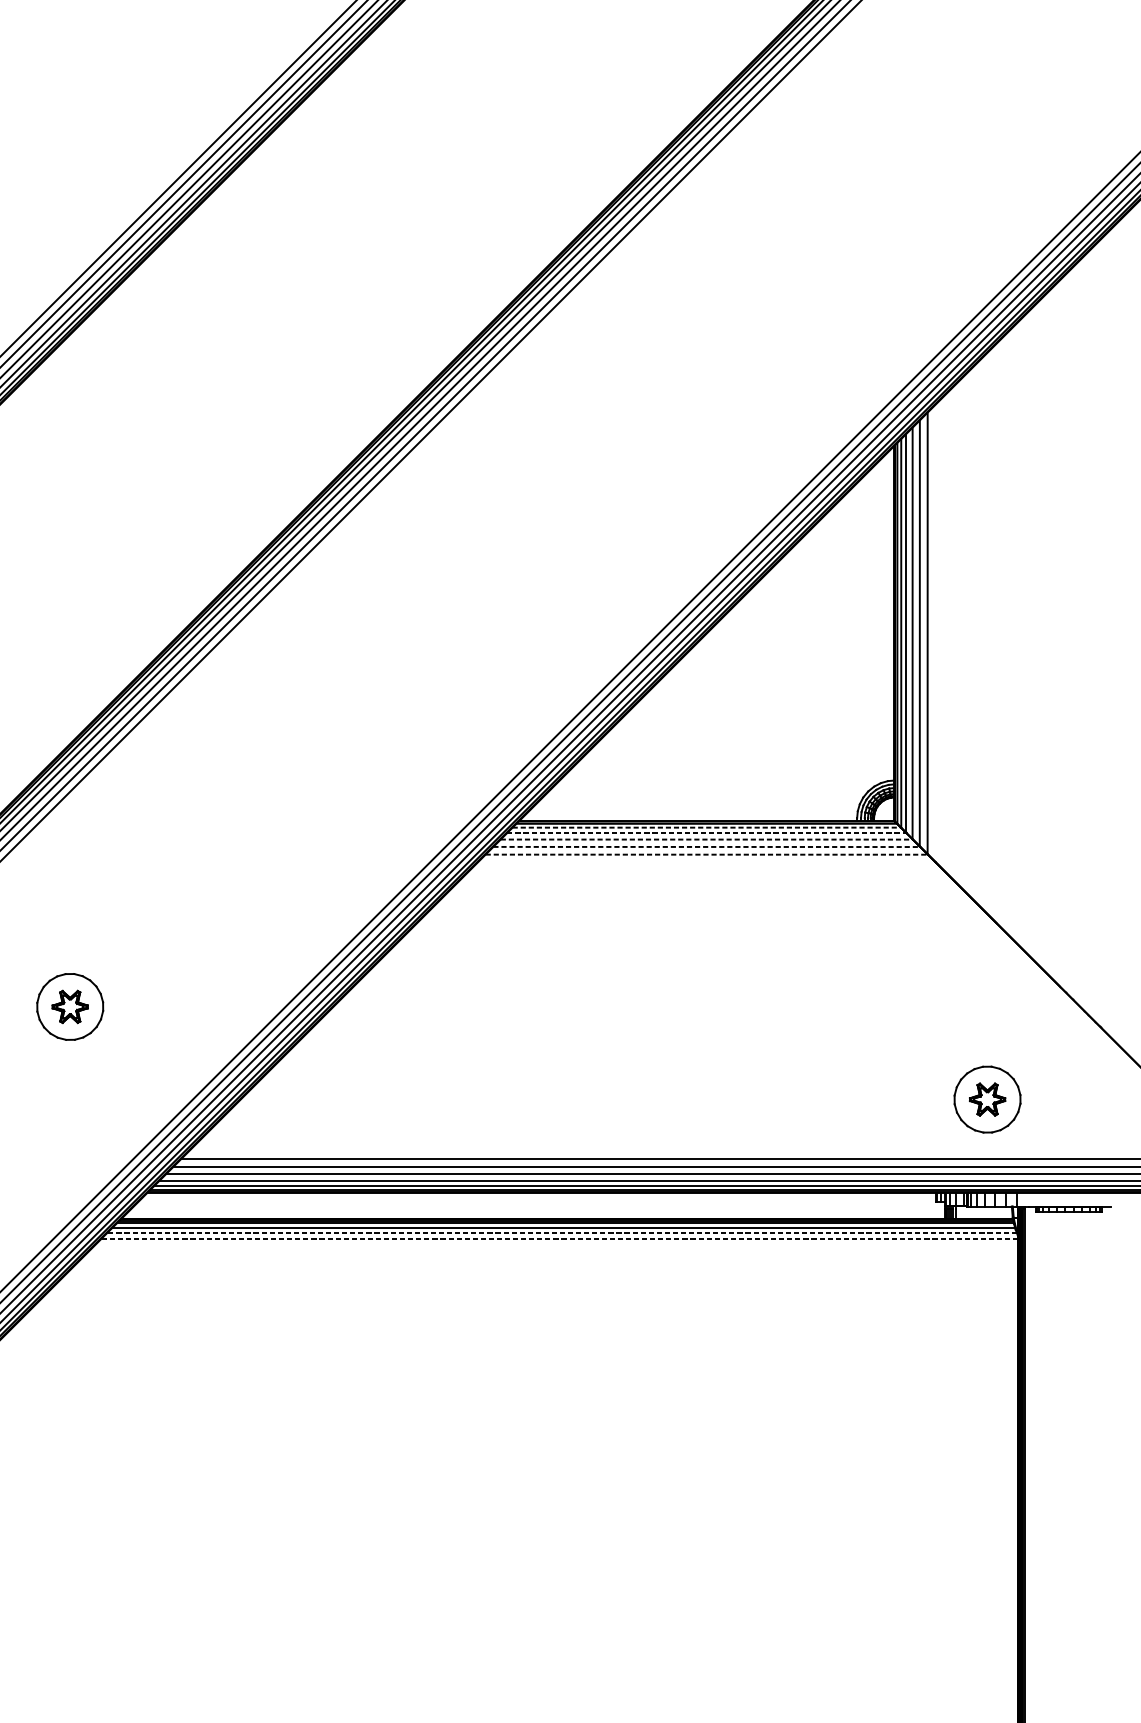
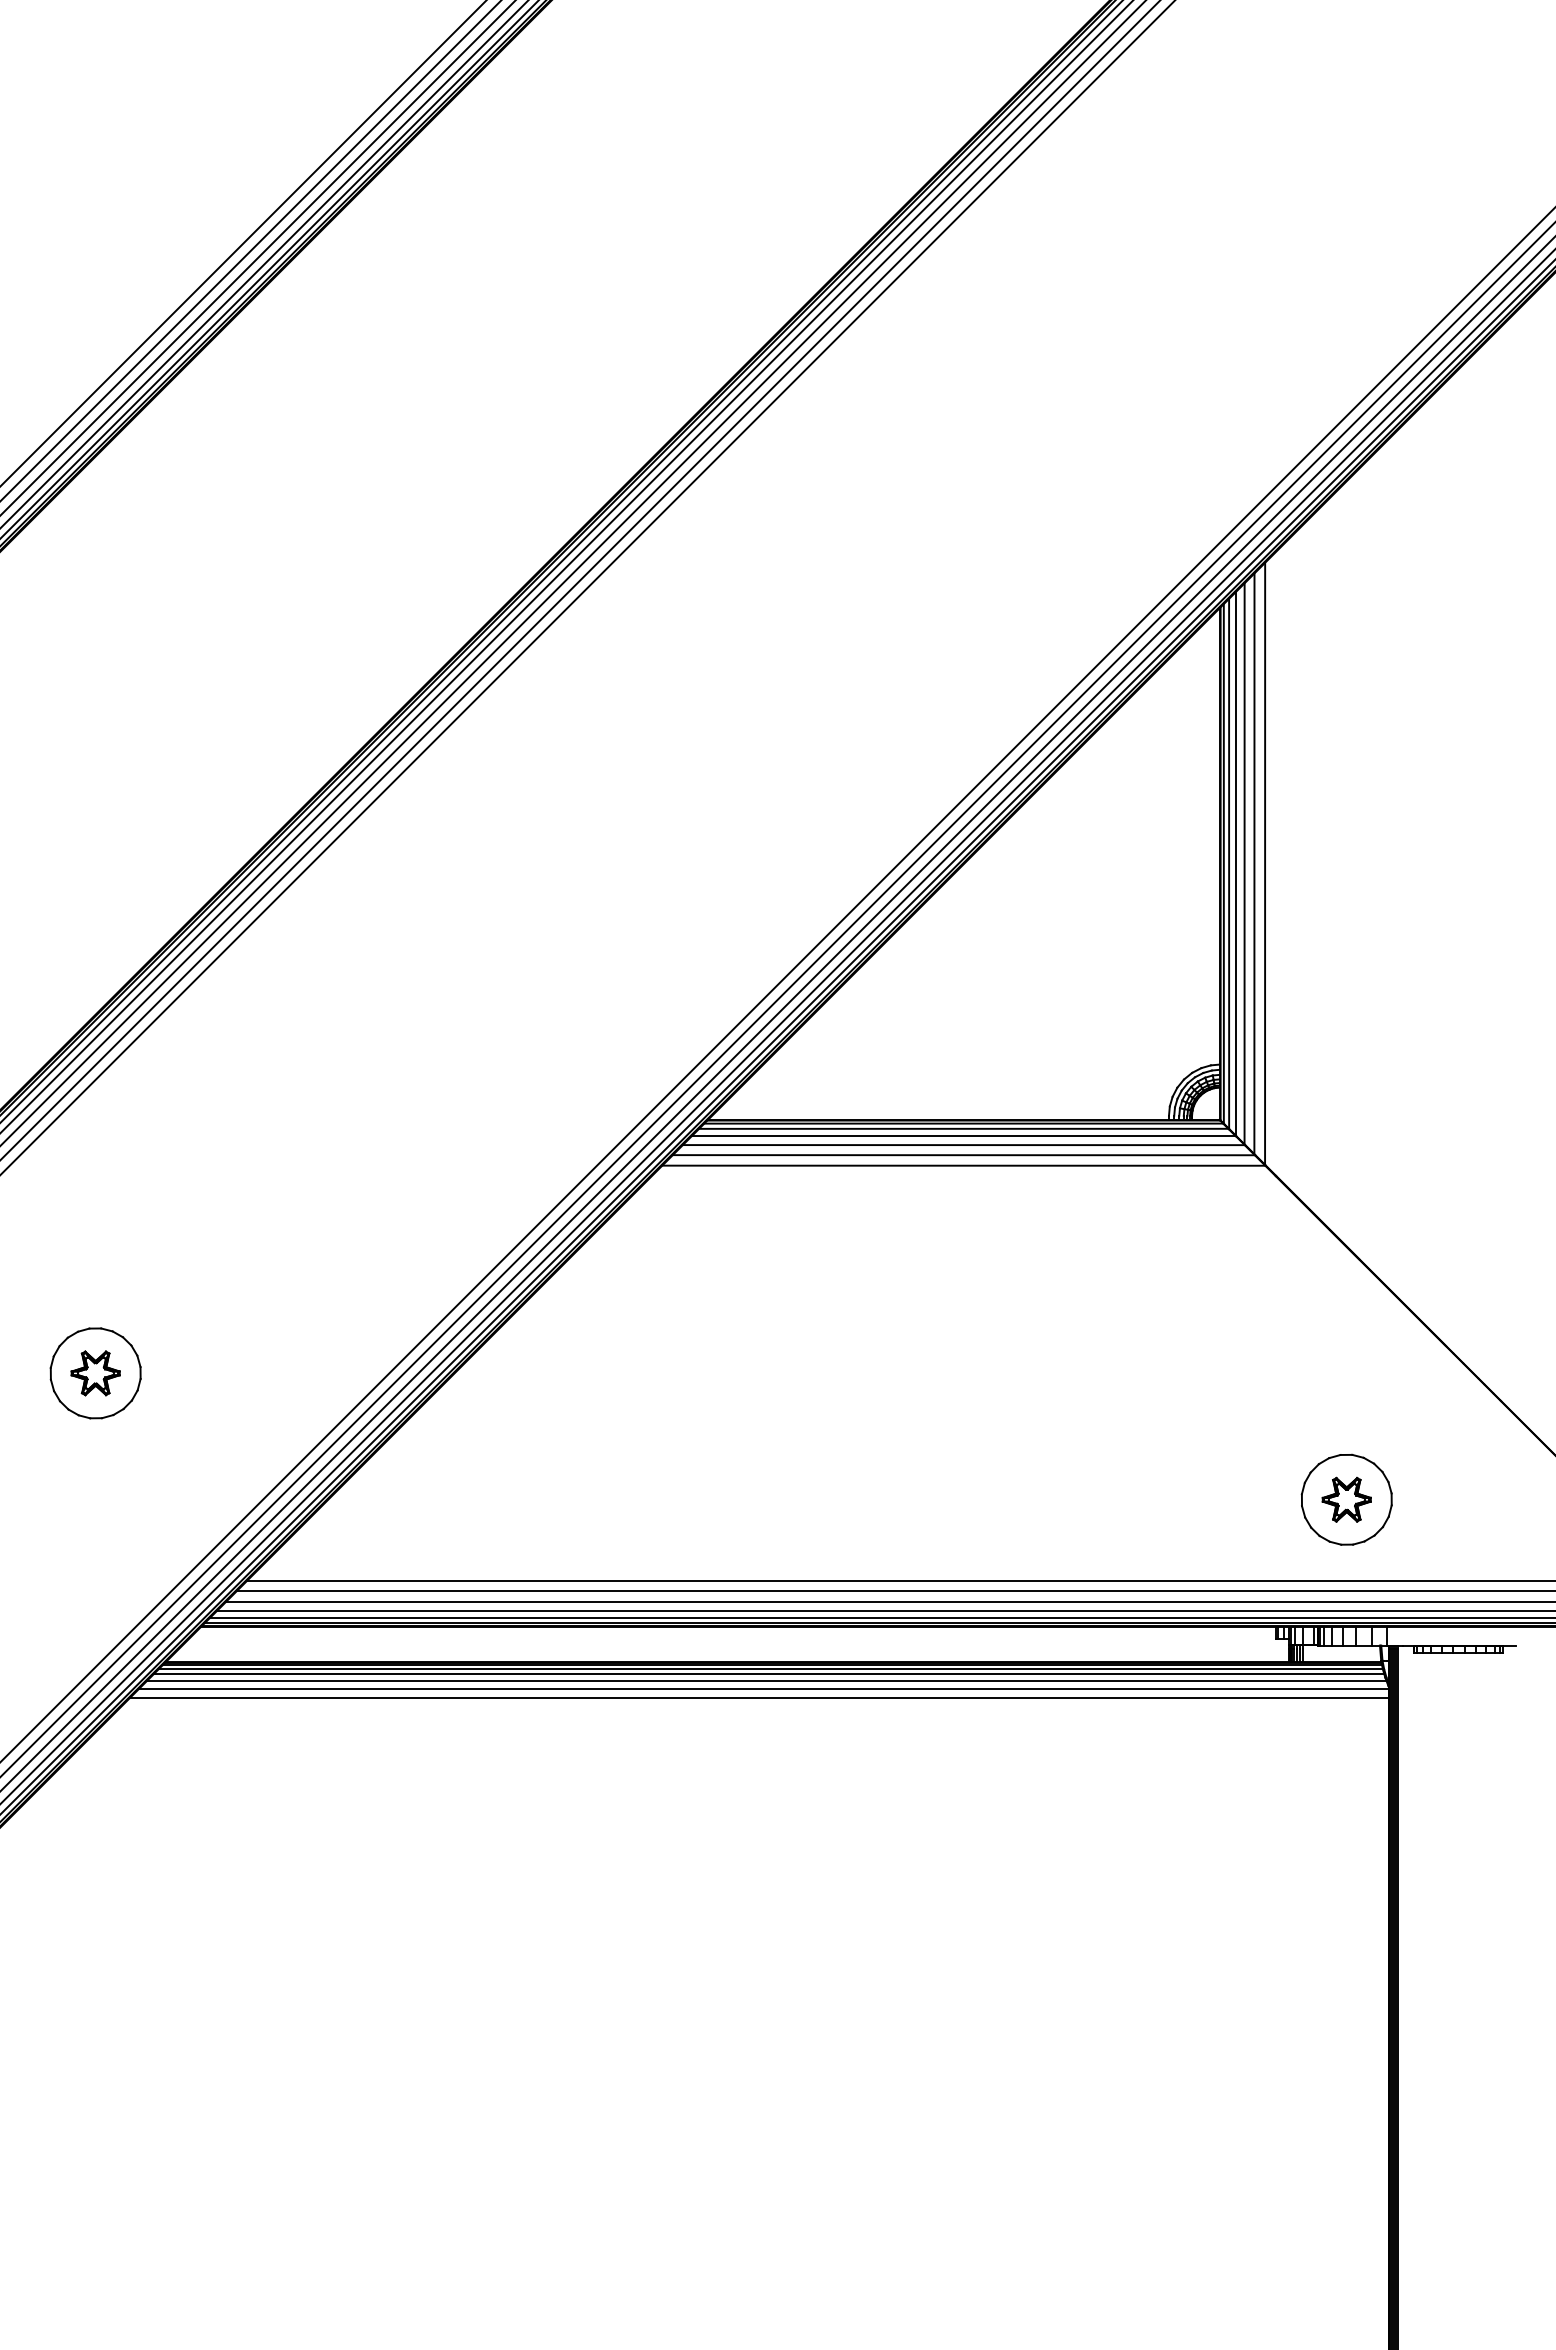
line: (706, 827) -> (963, 1128), dashed -> solid
line: (707, 833) -> (964, 1136), dashed -> solid
line: (707, 839) -> (964, 1145), dashed -> solid
line: (707, 847) -> (964, 1155), dashed -> solid
line: (706, 854) -> (963, 1165), dashed -> solid
line: (562, 1232) -> (766, 1681), dashed -> solid
line: (559, 1238) -> (763, 1689), dashed -> solid
line: (556, 1244) -> (759, 1697), added

